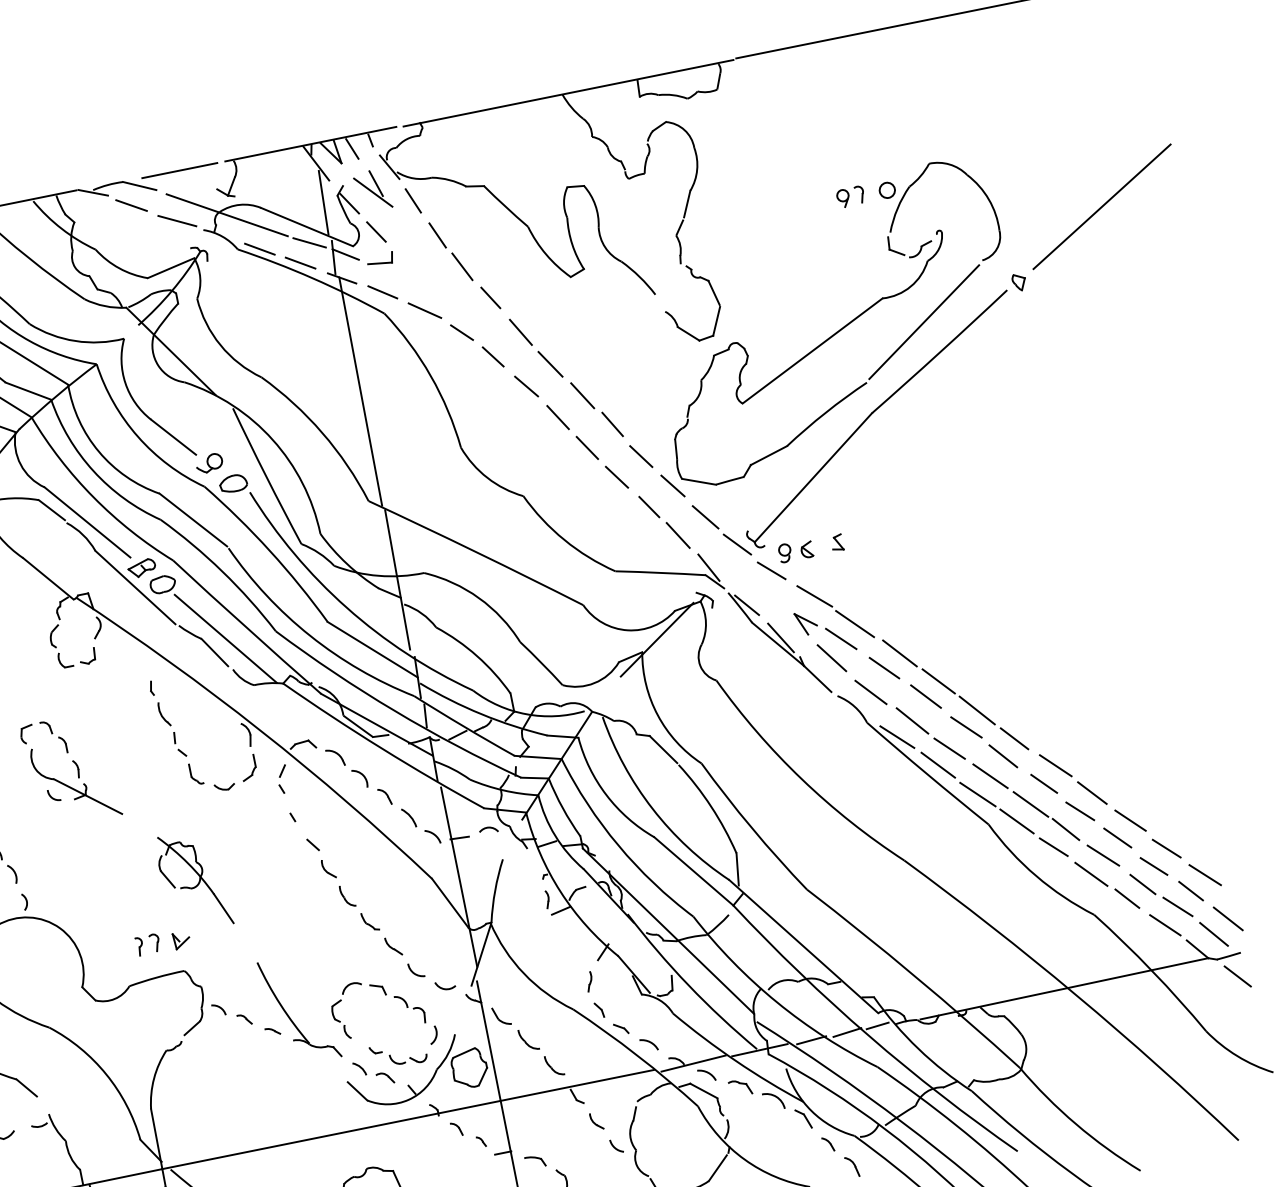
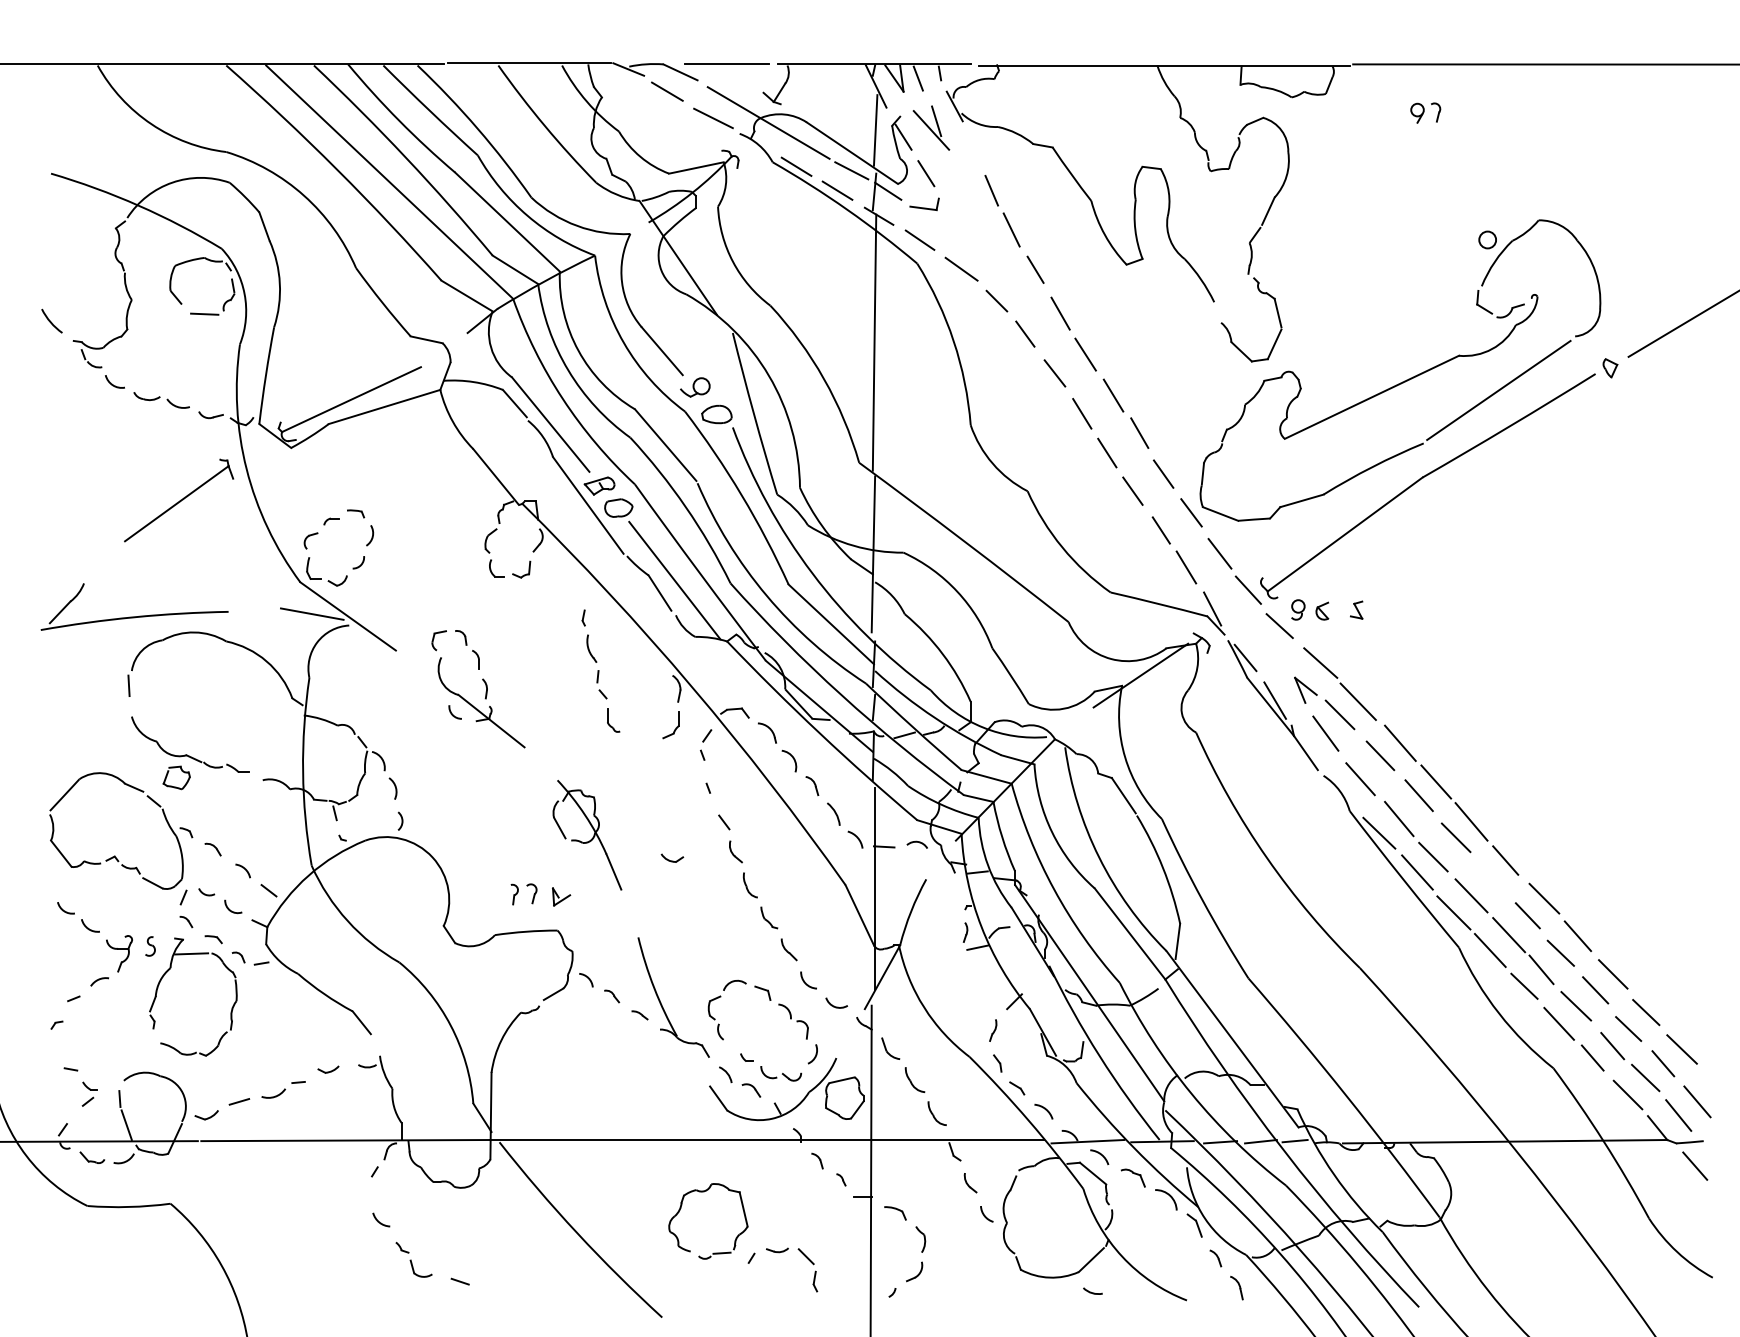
part: (850, 196) -> (1425, 112), moved
line: (412, 200) -> (972, 147), removed
line: (1003, 755) -> (1489, 876), removed
part: (224, 786) -> (672, 857), moved

